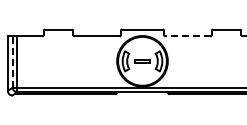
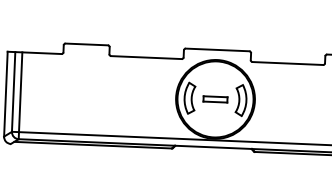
line: (187, 36) -> (287, 63), dashed -> solid
line: (12, 62) -> (13, 92), dashed -> solid

